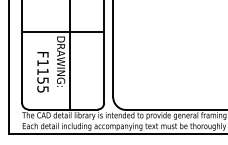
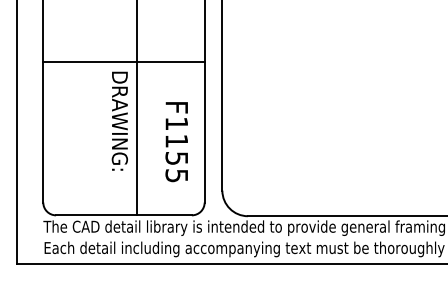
text: (42, 72) -> (175, 142), moved

